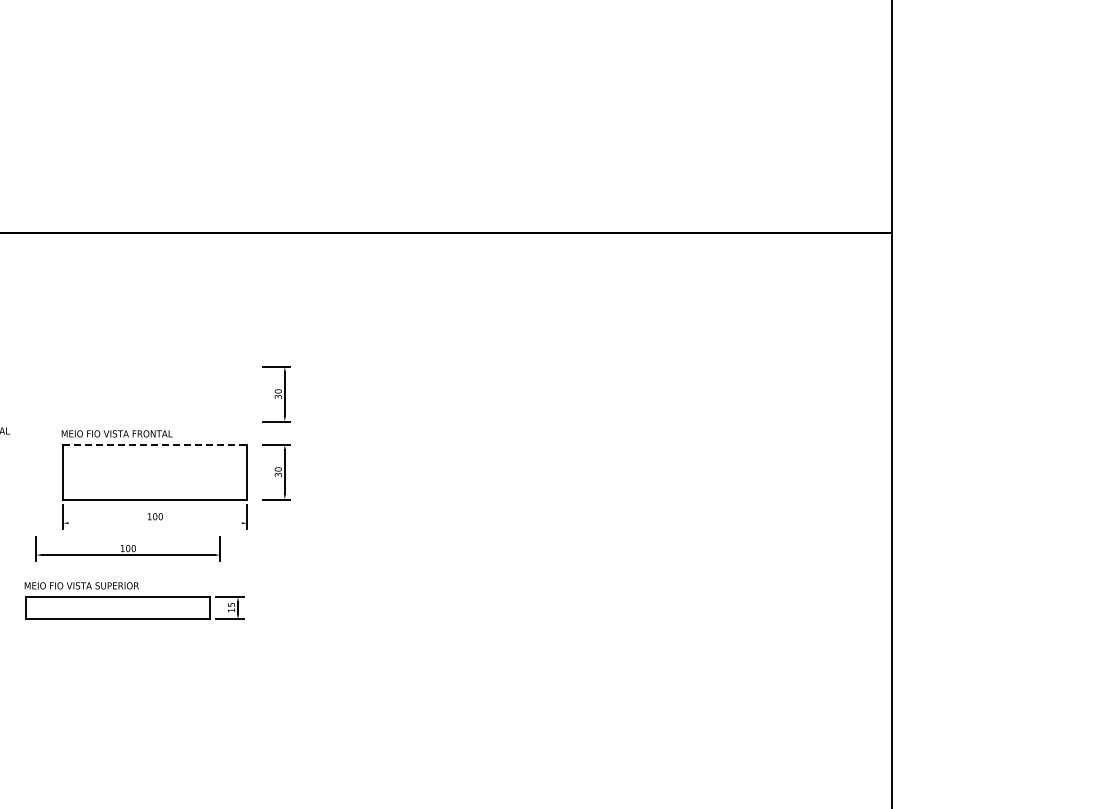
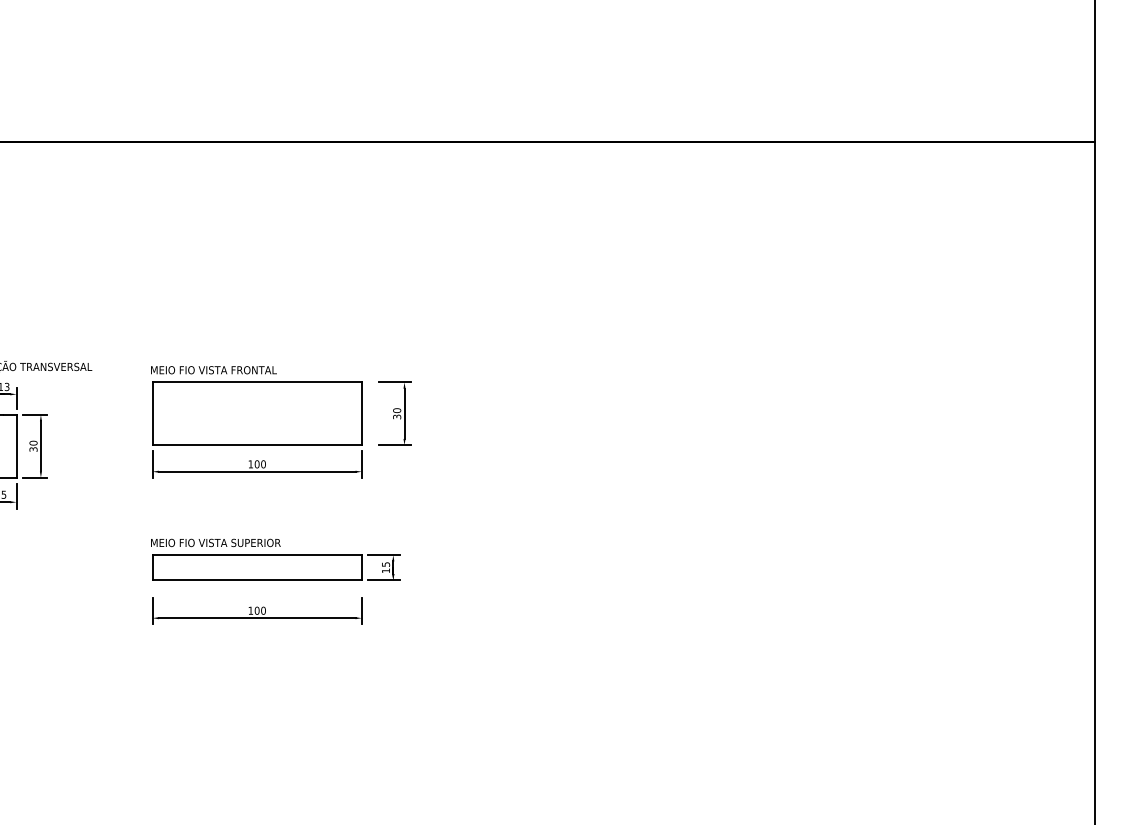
part: (276, 394) -> (395, 325), removed
line: (155, 444) -> (257, 382), dashed -> solid
line: (154, 523) -> (256, 472), added
part: (127, 548) -> (256, 610), moved
part: (134, 600) -> (275, 559), moved

